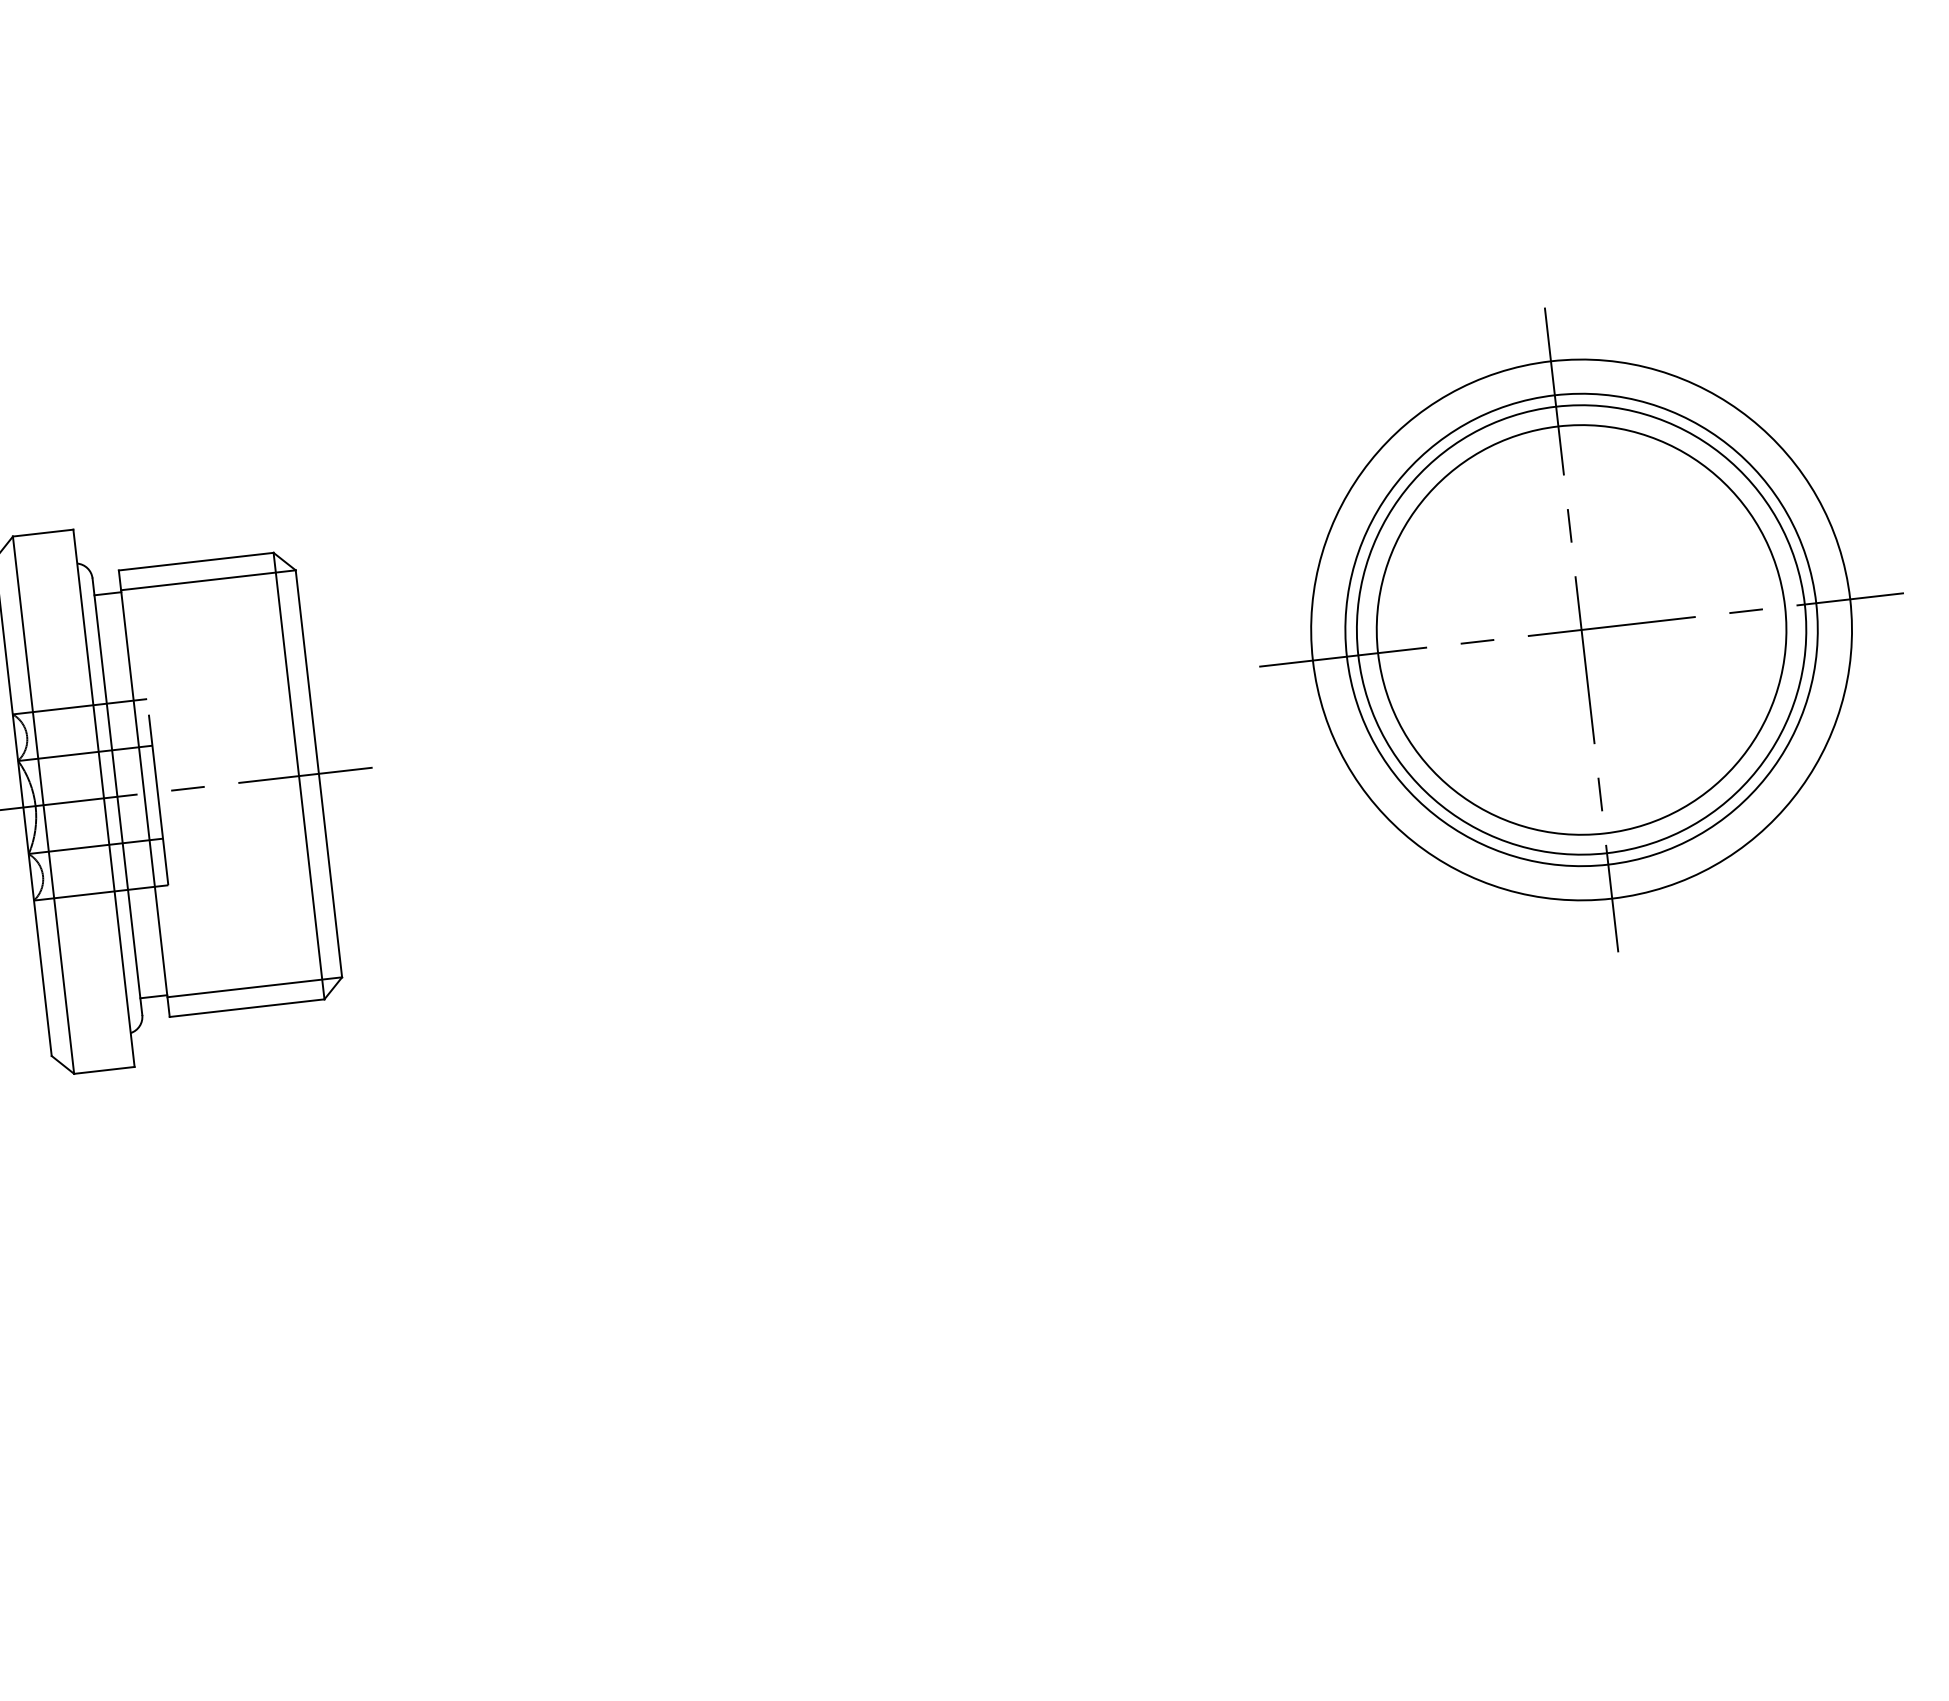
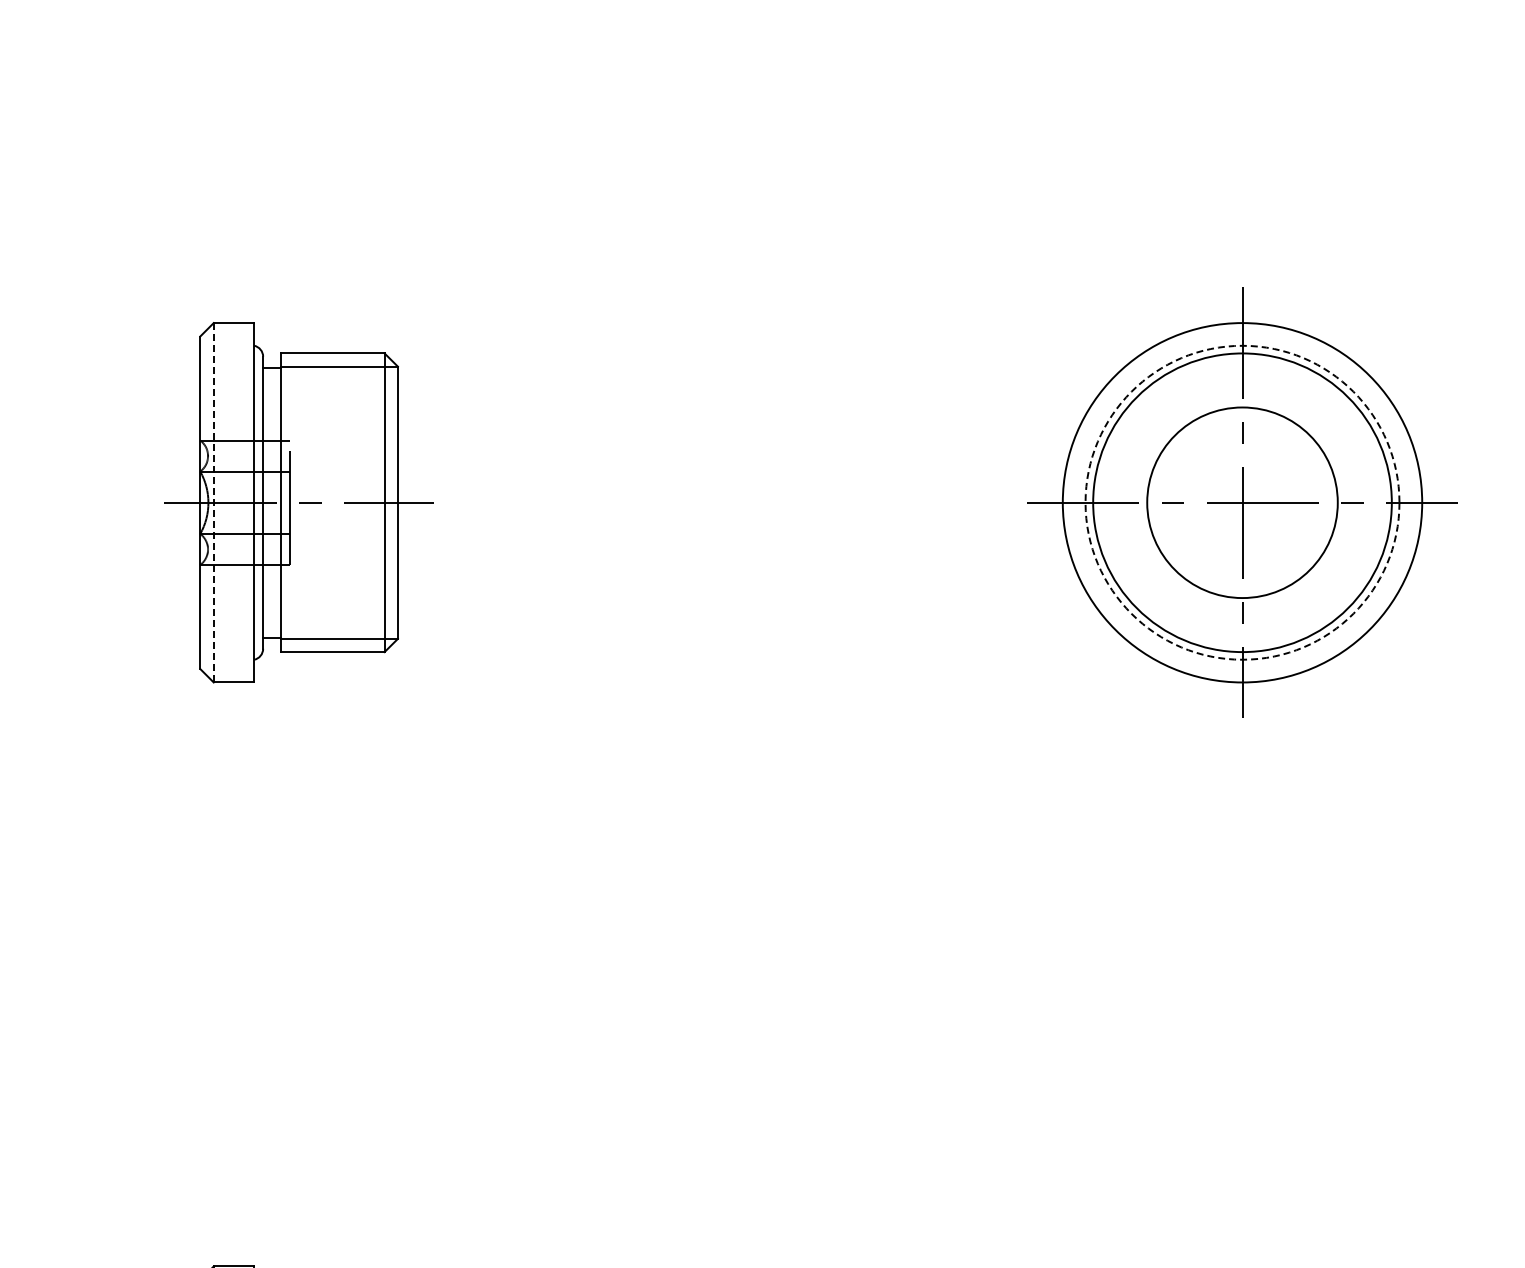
circle: (1581, 629) -> (1242, 502), size x0.7
circle: (1581, 629) -> (1242, 502), solid -> dashed
line: (43, 804) -> (213, 502), solid -> dashed

